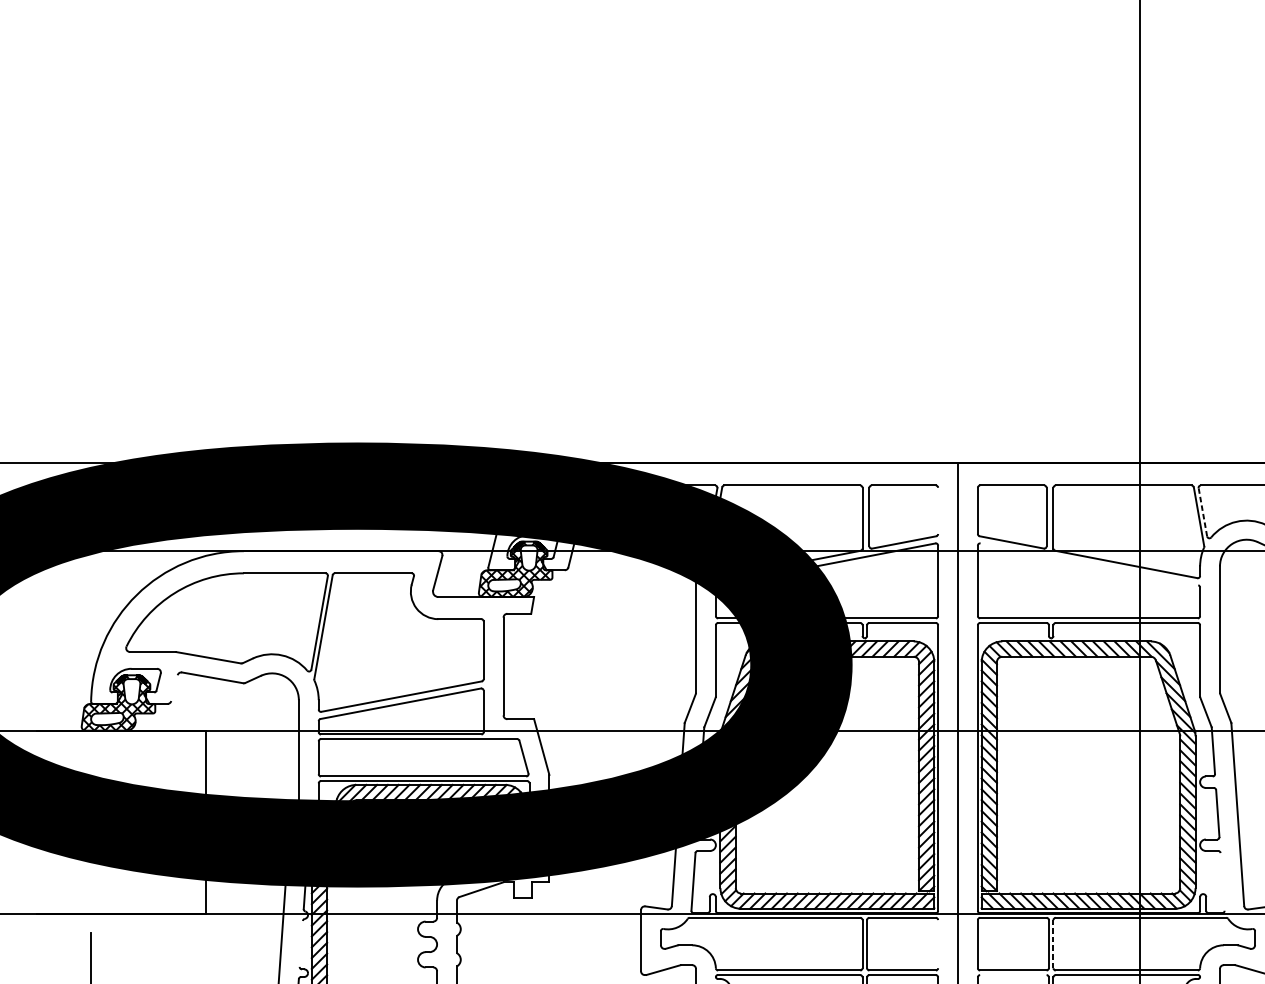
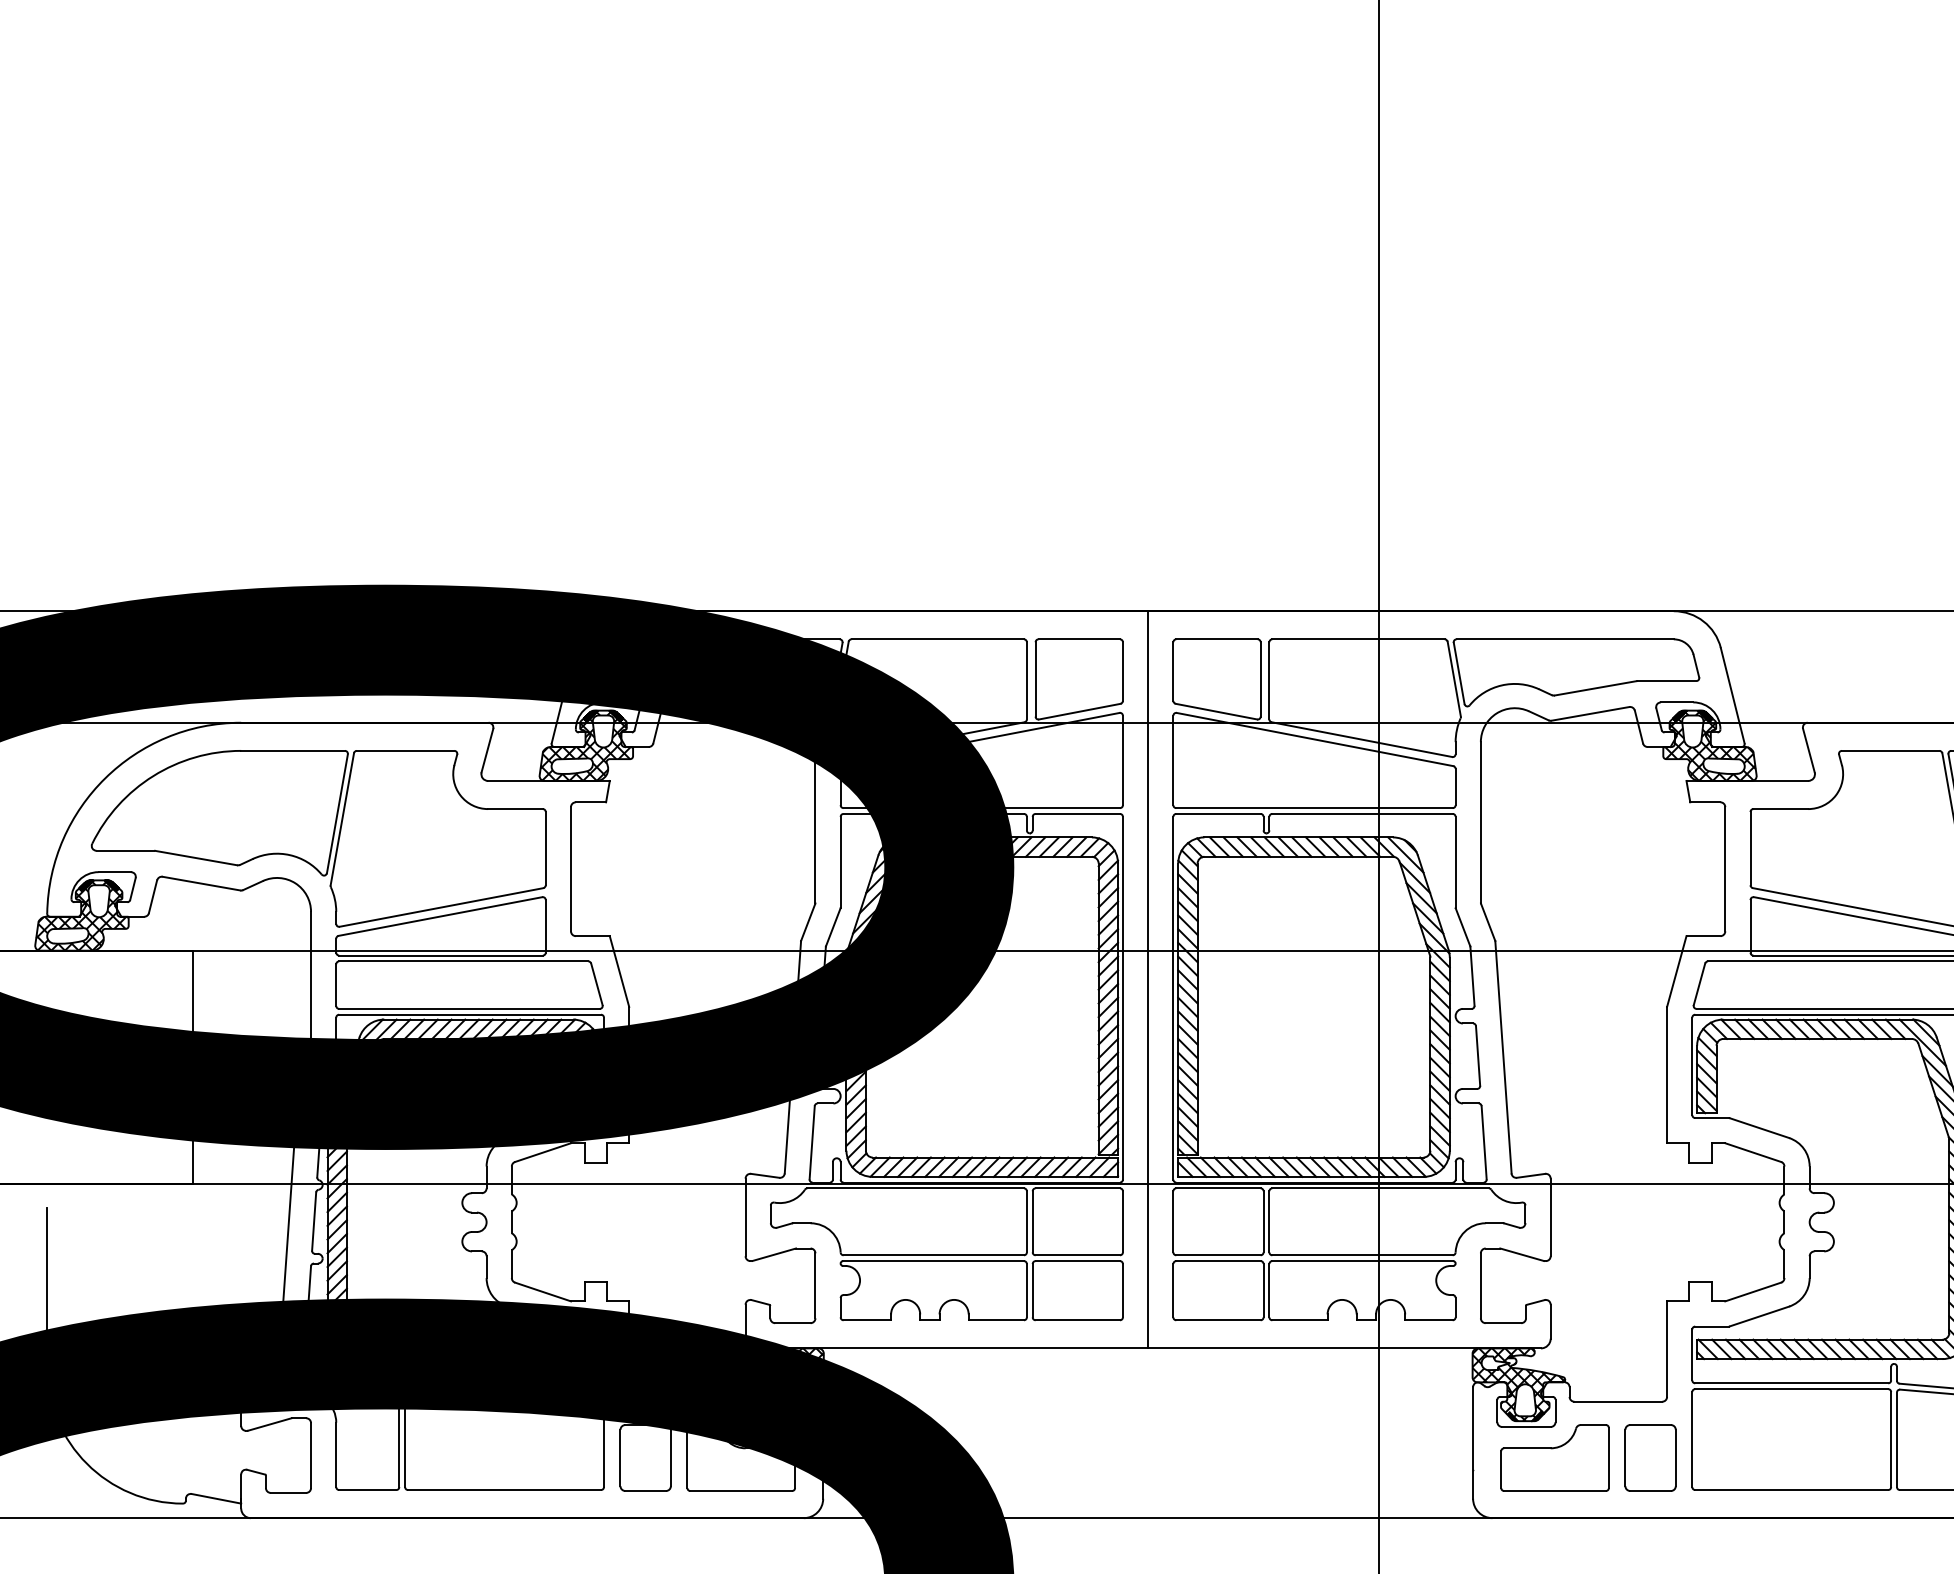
line: (937, 510) -> (1122, 671), added
line: (1203, 511) -> (1459, 672), dashed -> solid
line: (1088, 564) -> (1314, 739), added
line: (174, 687) -> (152, 896), added
line: (1222, 881) -> (1483, 1142), added
line: (301, 943) -> (314, 1221), added
line: (937, 943) -> (1122, 1221), added
line: (1053, 943) -> (1269, 1221), dashed -> solid
line: (1013, 975) -> (1218, 1261), added

